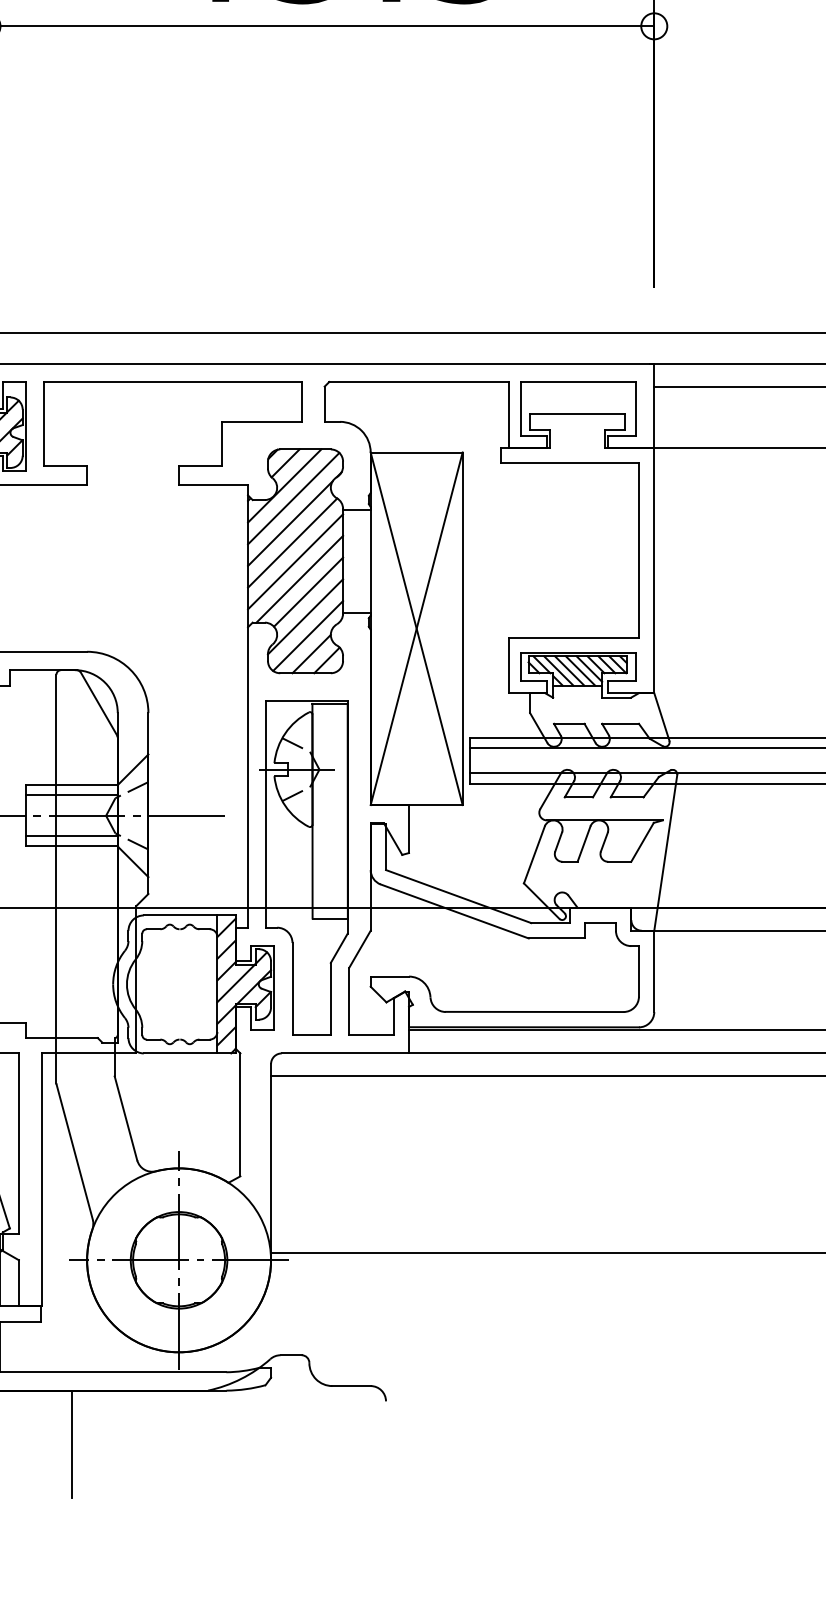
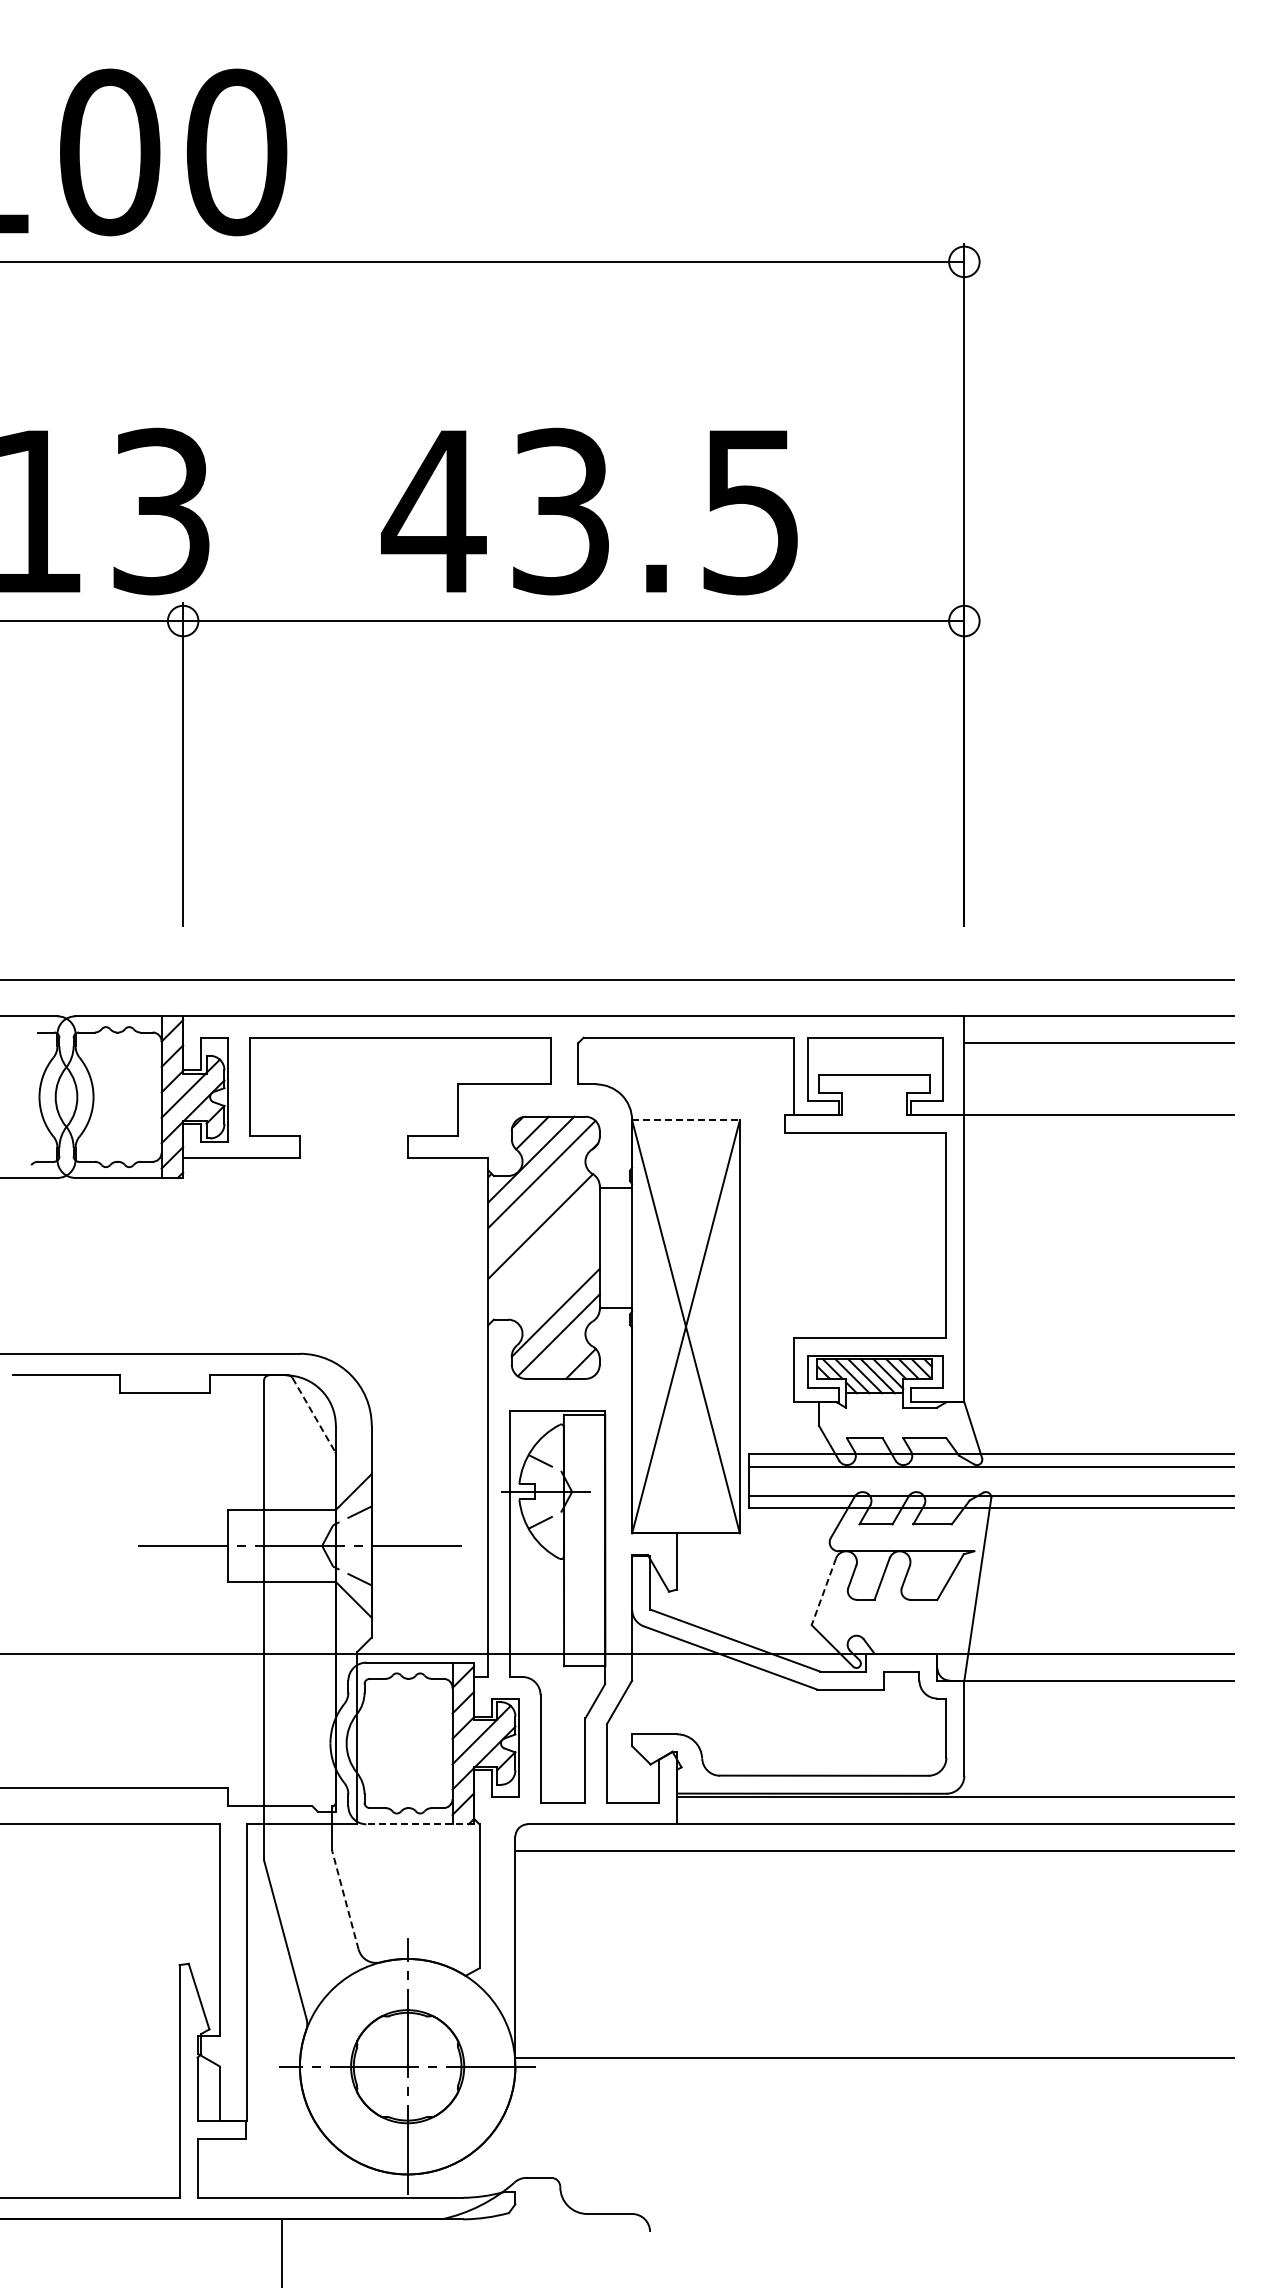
line: (417, 452) -> (686, 1120), solid -> dashed
line: (289, 523) -> (537, 1203), removed
line: (295, 561) -> (543, 1248), removed
line: (299, 578) -> (548, 1268), removed
line: (308, 591) -> (559, 1283), removed
line: (311, 654) -> (562, 1356), removed
line: (98, 703) -> (313, 1414), solid -> dashed
line: (71, 794) -> (281, 1521), removed
line: (71, 836) -> (281, 1570), removed
line: (534, 854) -> (823, 1591), solid -> dashed
line: (190, 1053) -> (420, 1824), solid -> dashed
line: (126, 1118) -> (345, 1900), solid -> dashed

